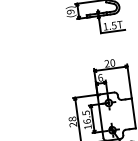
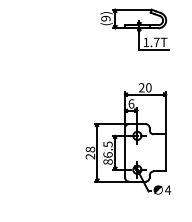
text: (114, 25) -> (156, 42), 1.5T -> 1.7T
text: (87, 126) -> (107, 161), 16.5 -> 86.5

